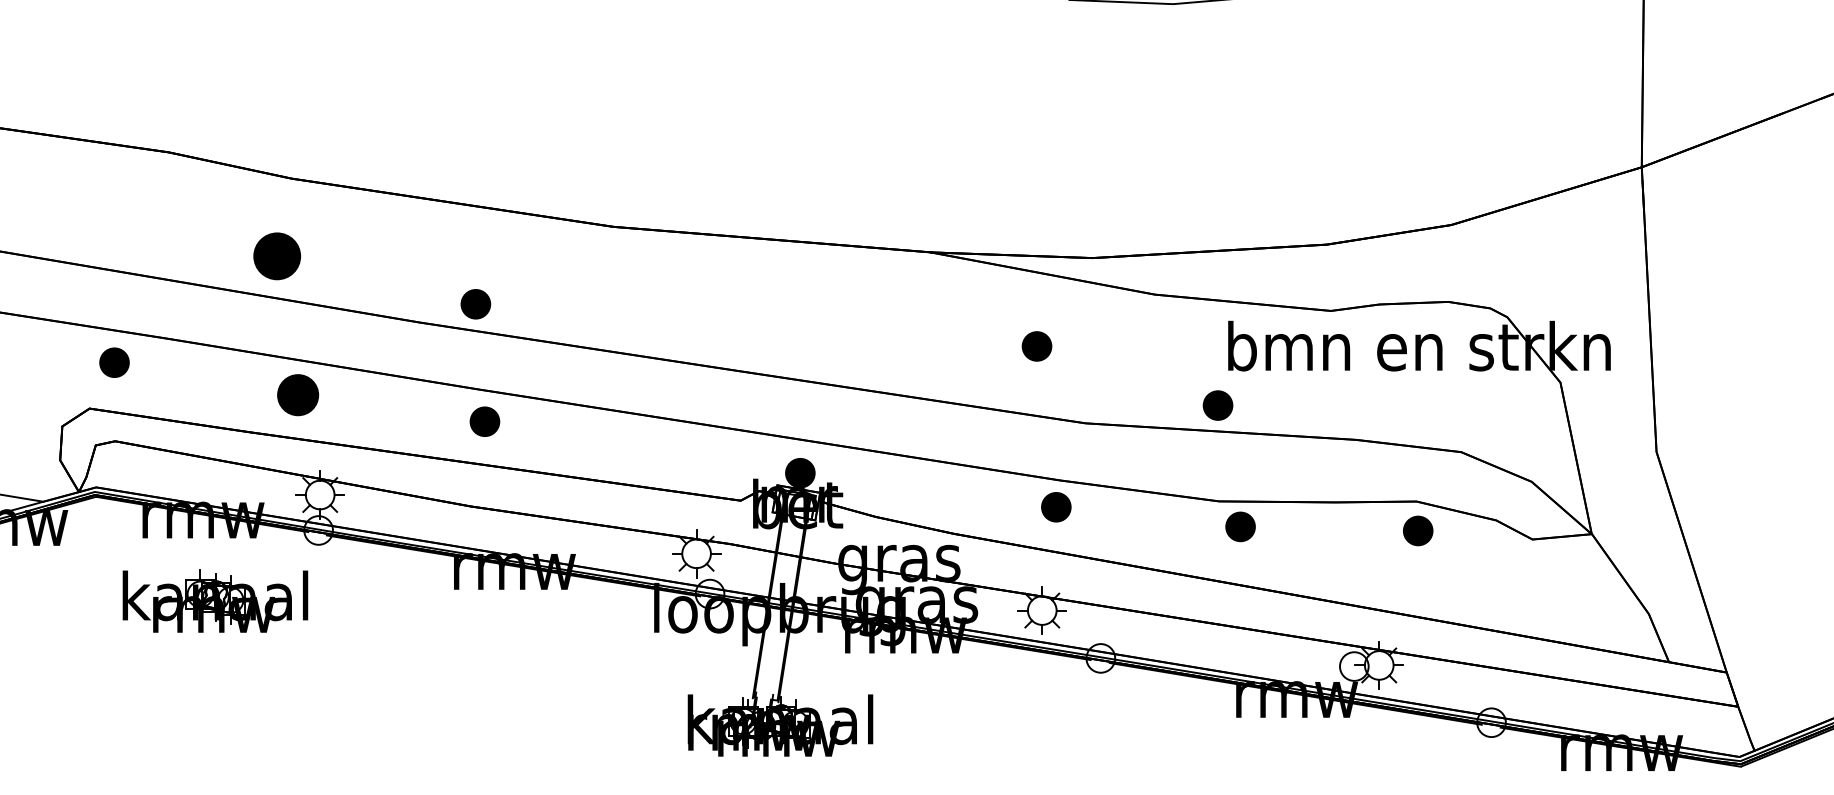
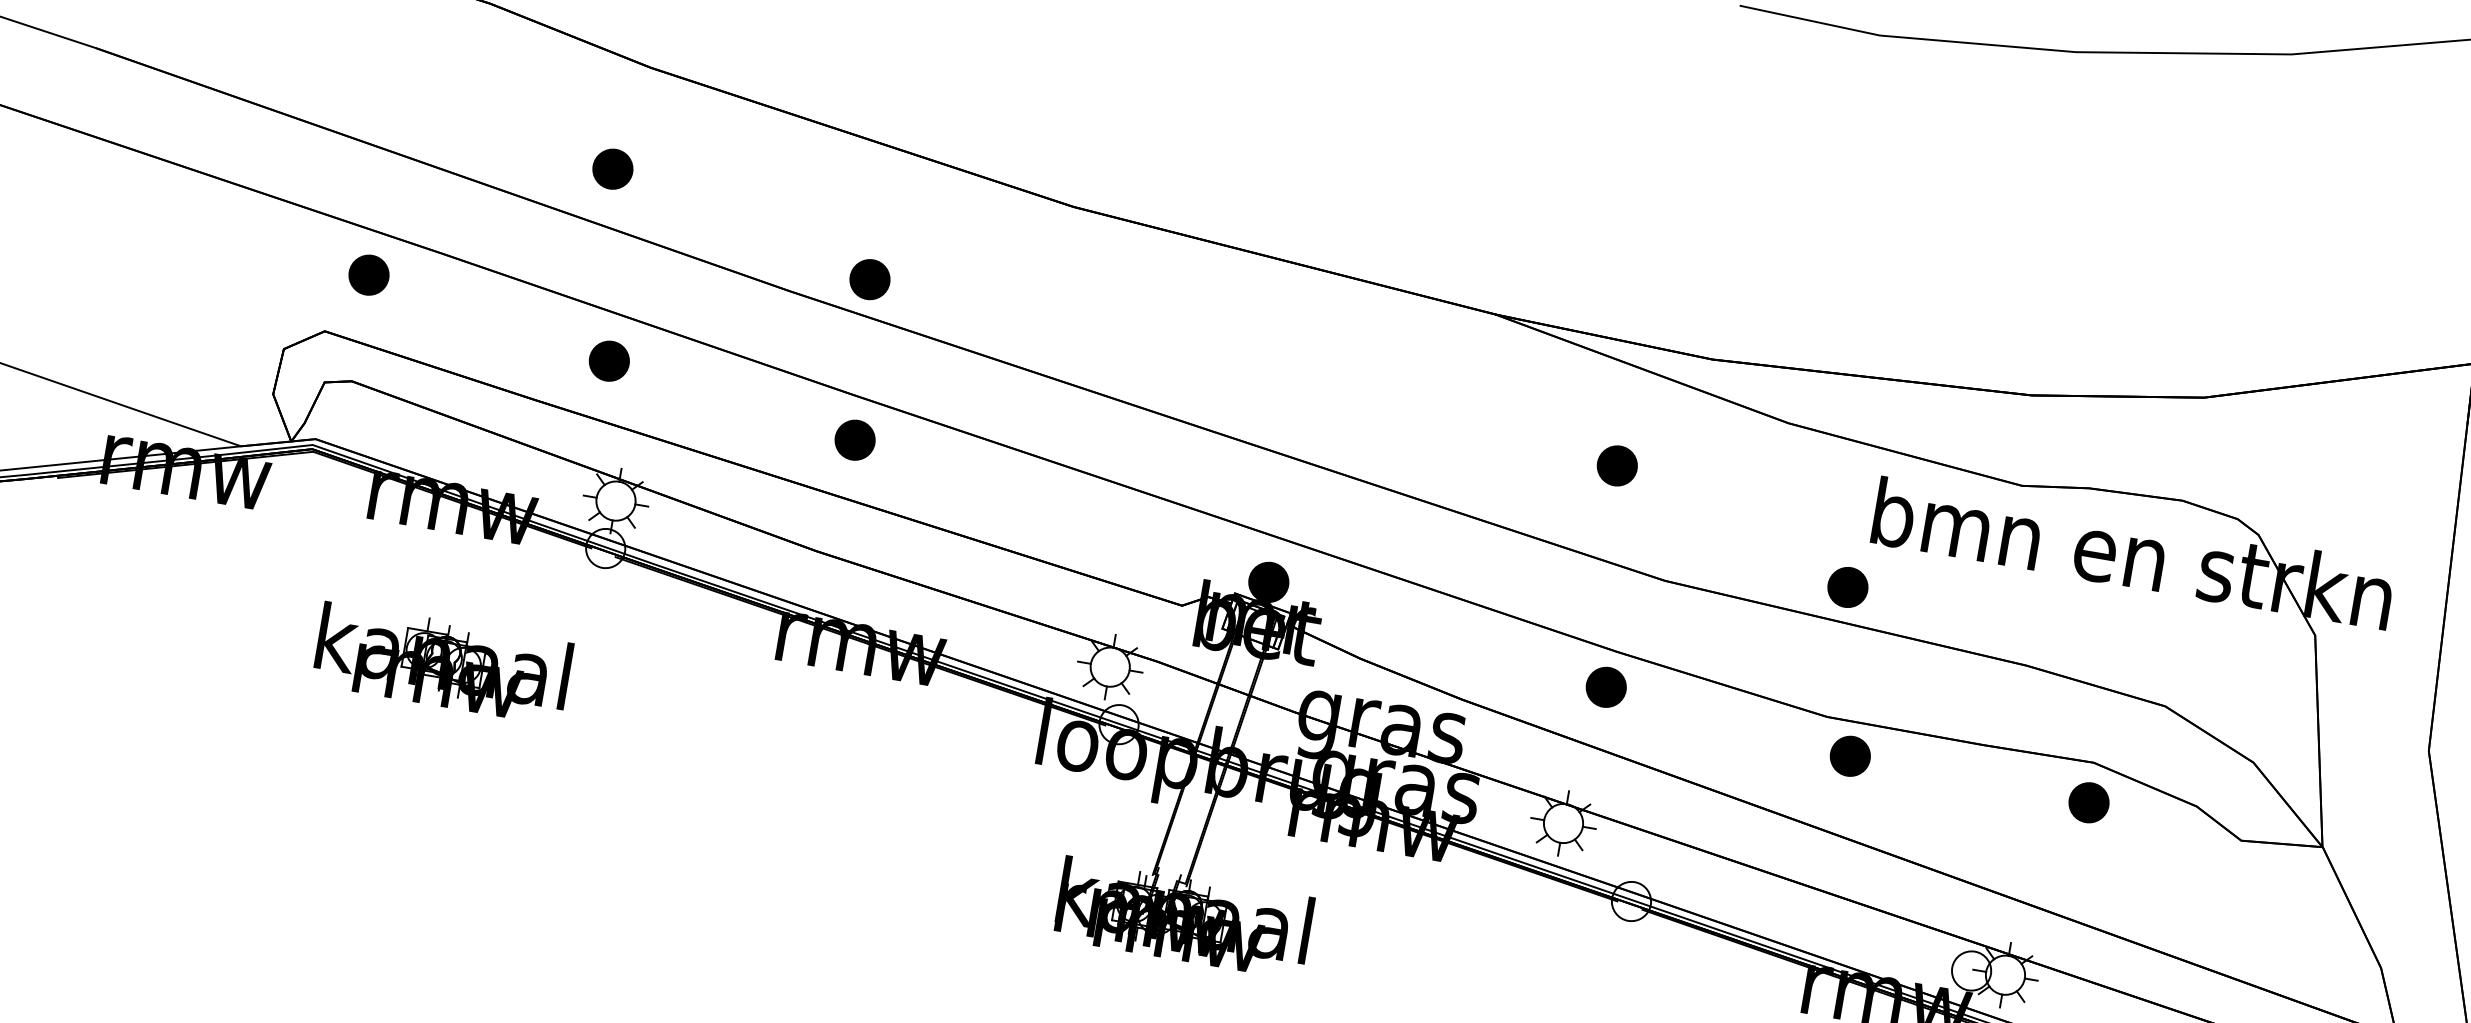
part: (276, 256) -> (612, 169), size x0.62
part: (298, 394) -> (609, 360), size x0.71
part: (215, 600) -> (443, 662), moved

